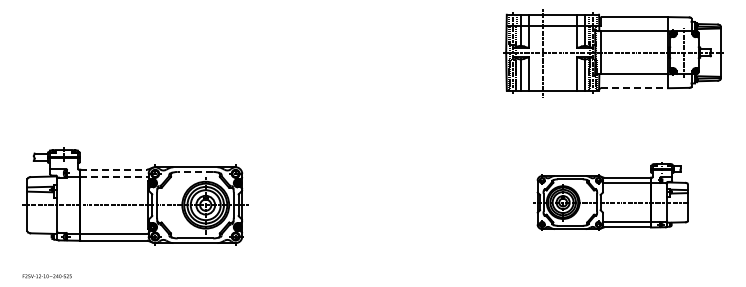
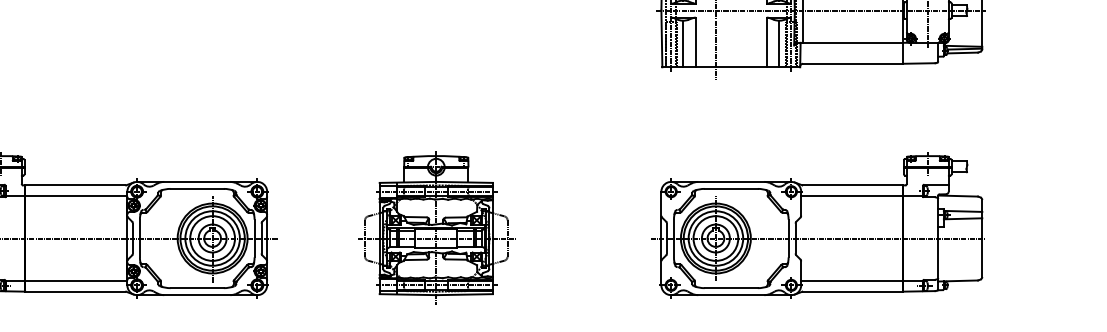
line: (634, 88) -> (853, 64), dashed -> solid
line: (113, 169) -> (74, 185), dashed -> solid
line: (195, 171) -> (197, 188), dashed -> solid
line: (114, 176) -> (76, 195), dashed -> solid
part: (610, 196) -> (817, 225), size x1.43
part: (355, 198) -> (436, 228), added

